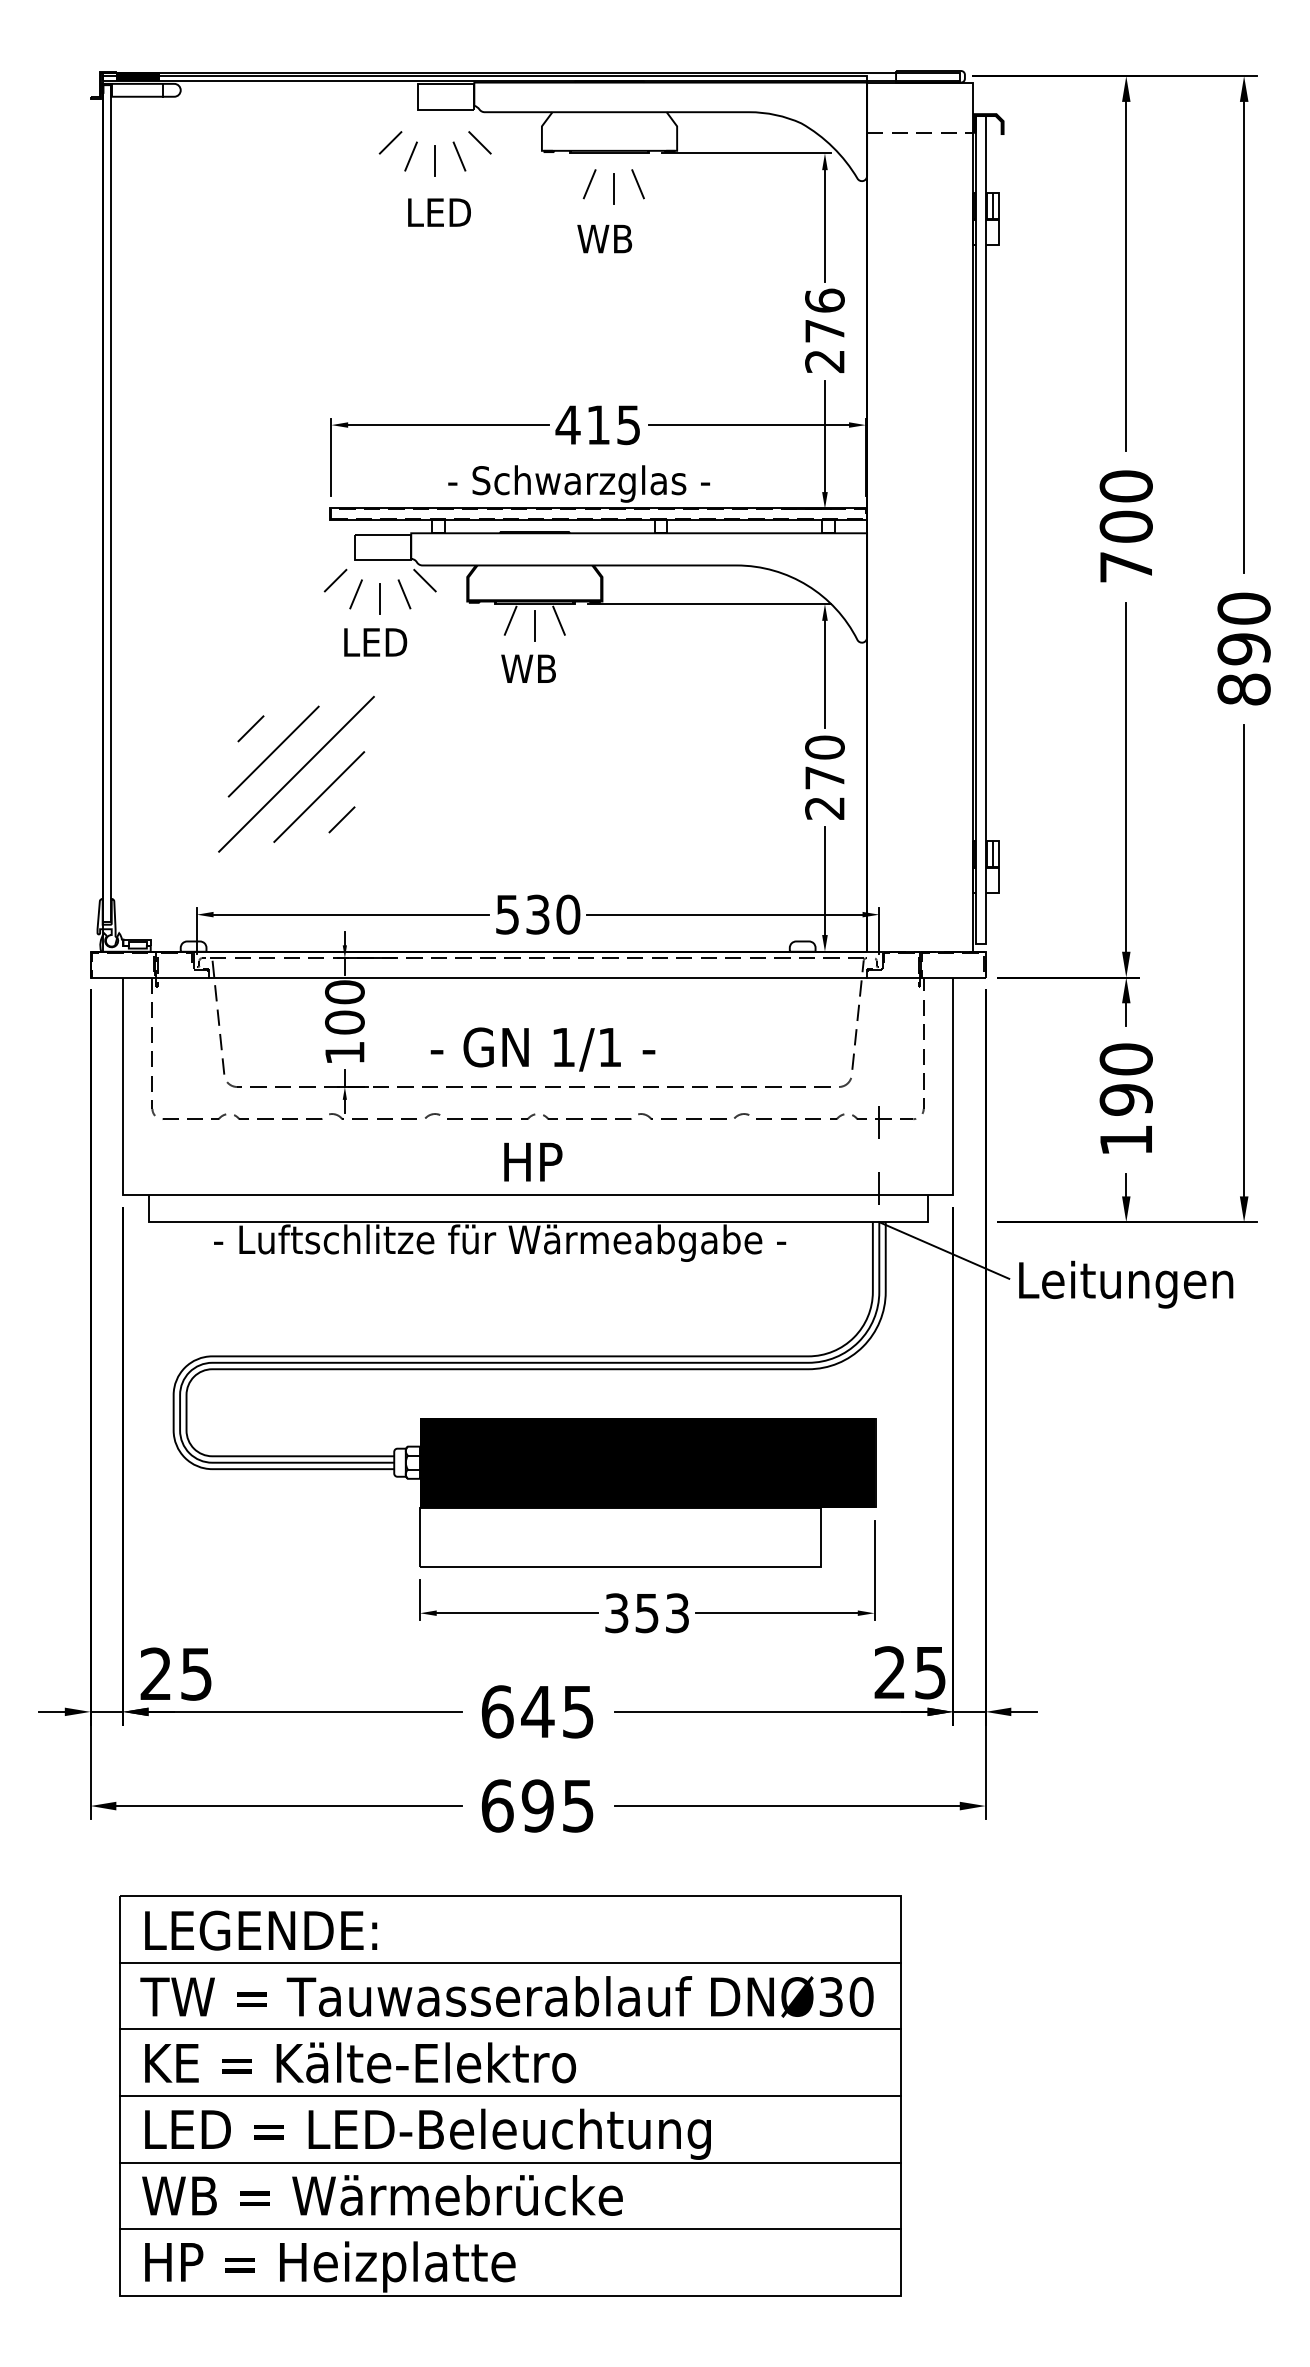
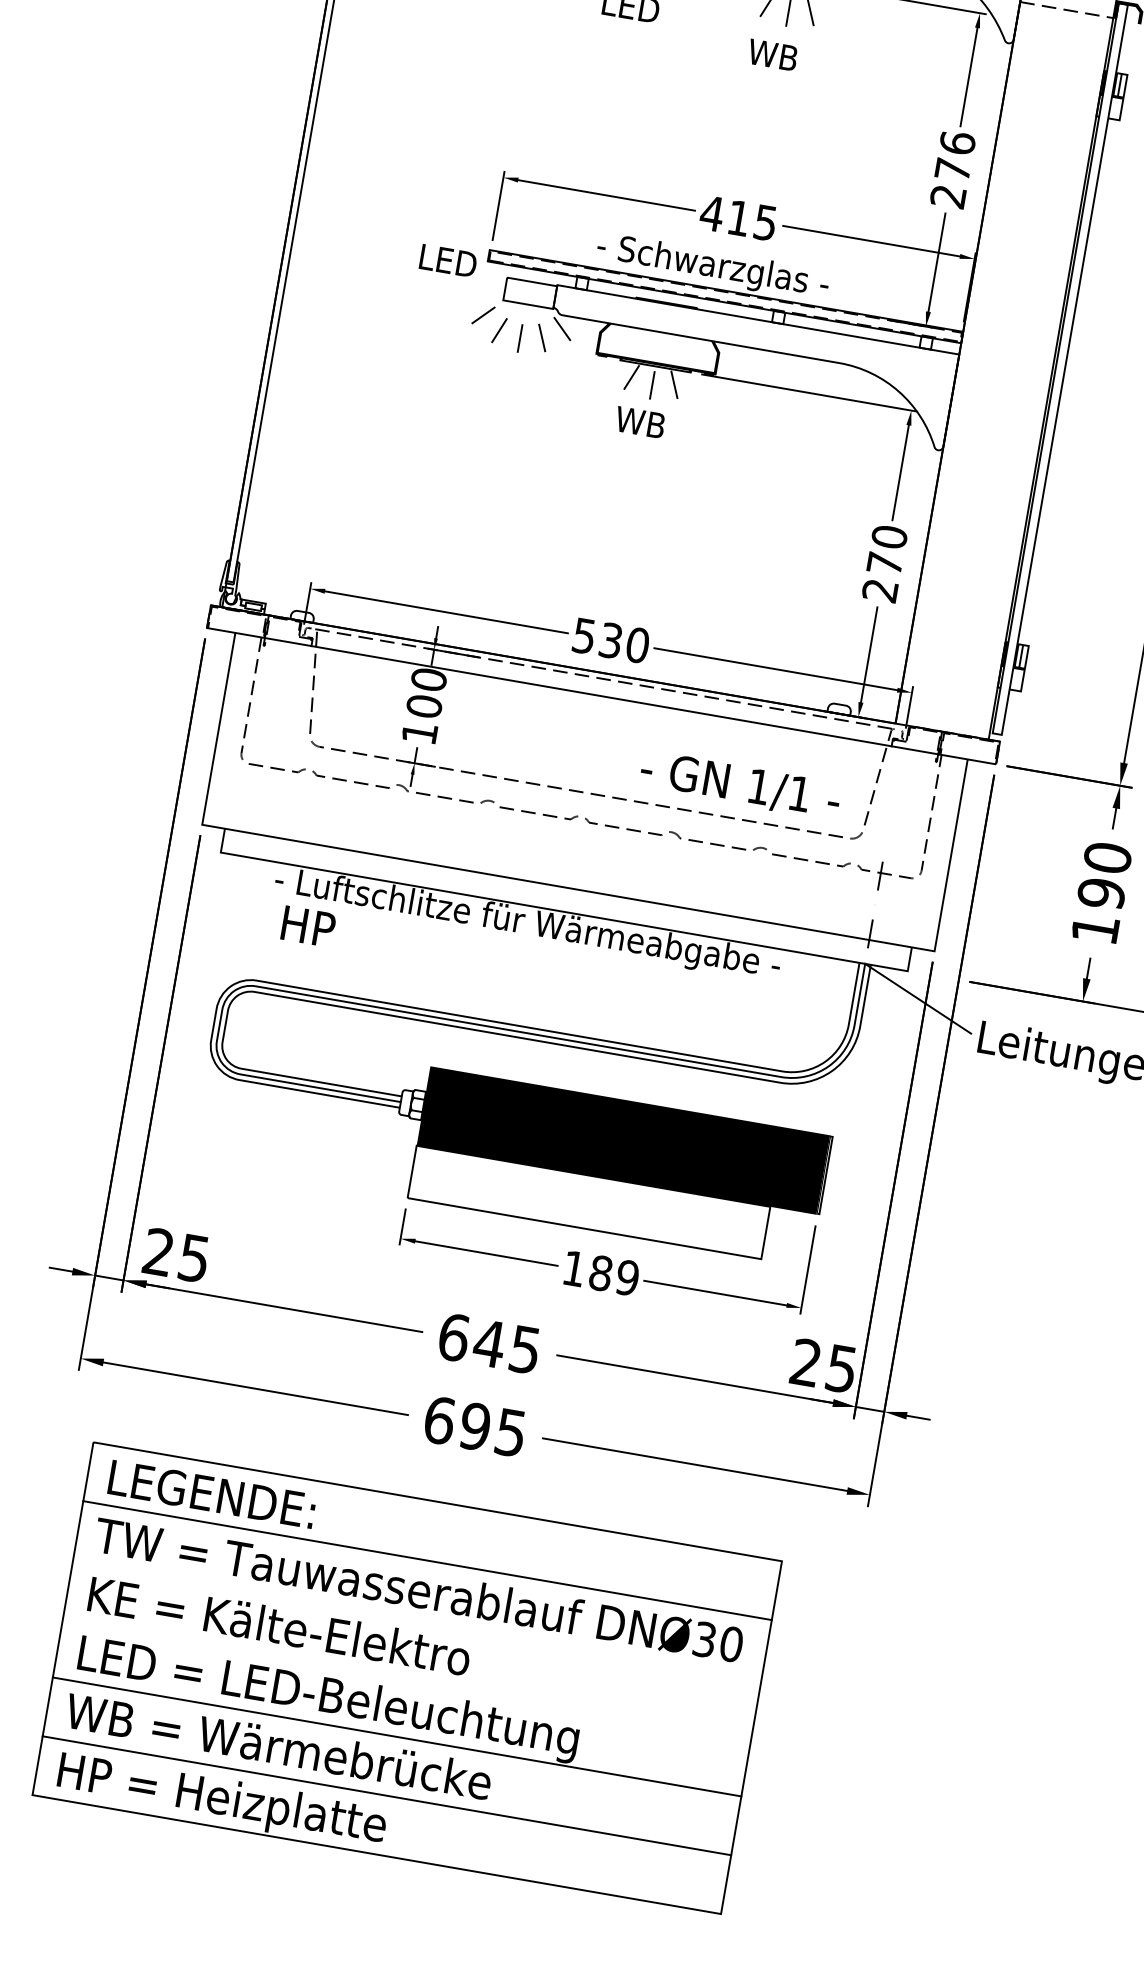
text: (375, 642) -> (448, 261), moved
part: (296, 773) -> (419, 479), removed
text: (542, 1049) -> (739, 785), moved
text: (533, 1161) -> (308, 926), moved
text: (647, 1613) -> (601, 1273), 353 -> 189
line: (510, 2029) -> (417, 1619), removed
line: (510, 2096) -> (406, 1678), removed

